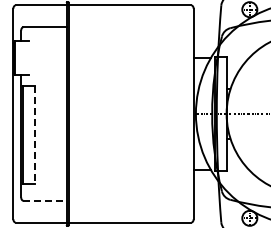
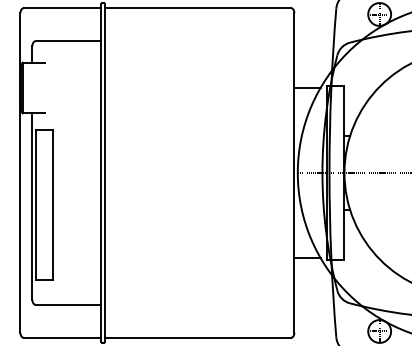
line: (35, 135) -> (54, 205), dashed -> solid
line: (45, 200) -> (69, 304), dashed -> solid

